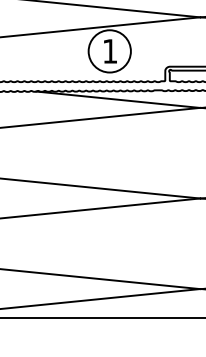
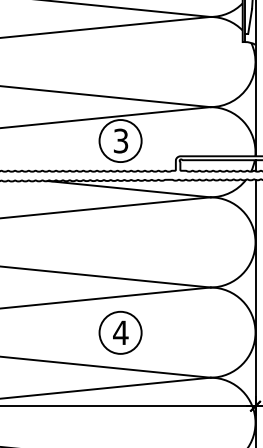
text: (110, 50) -> (121, 140), 1 -> 3
part: (109, 243) -> (120, 332), added

